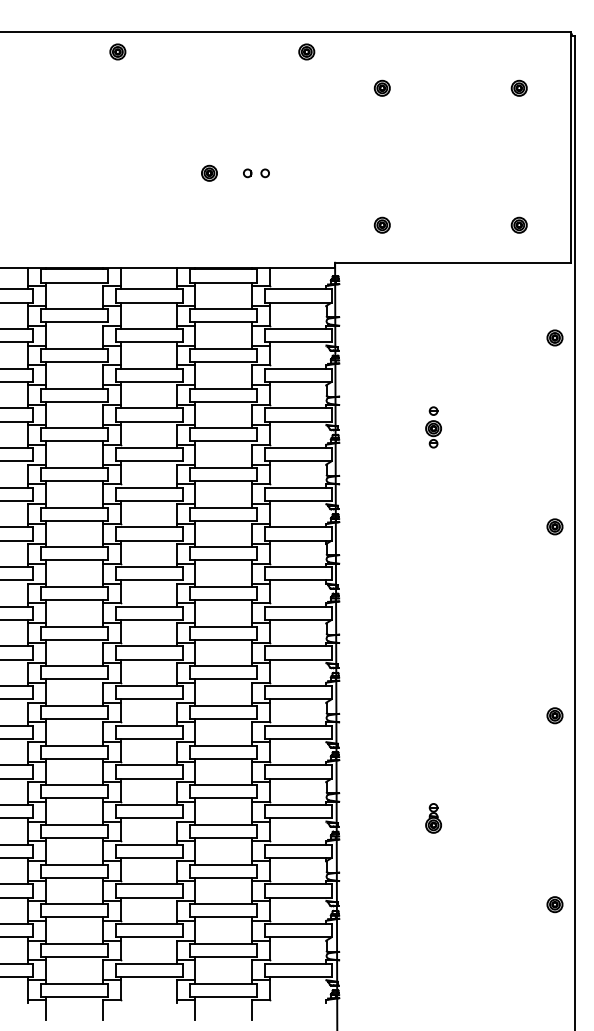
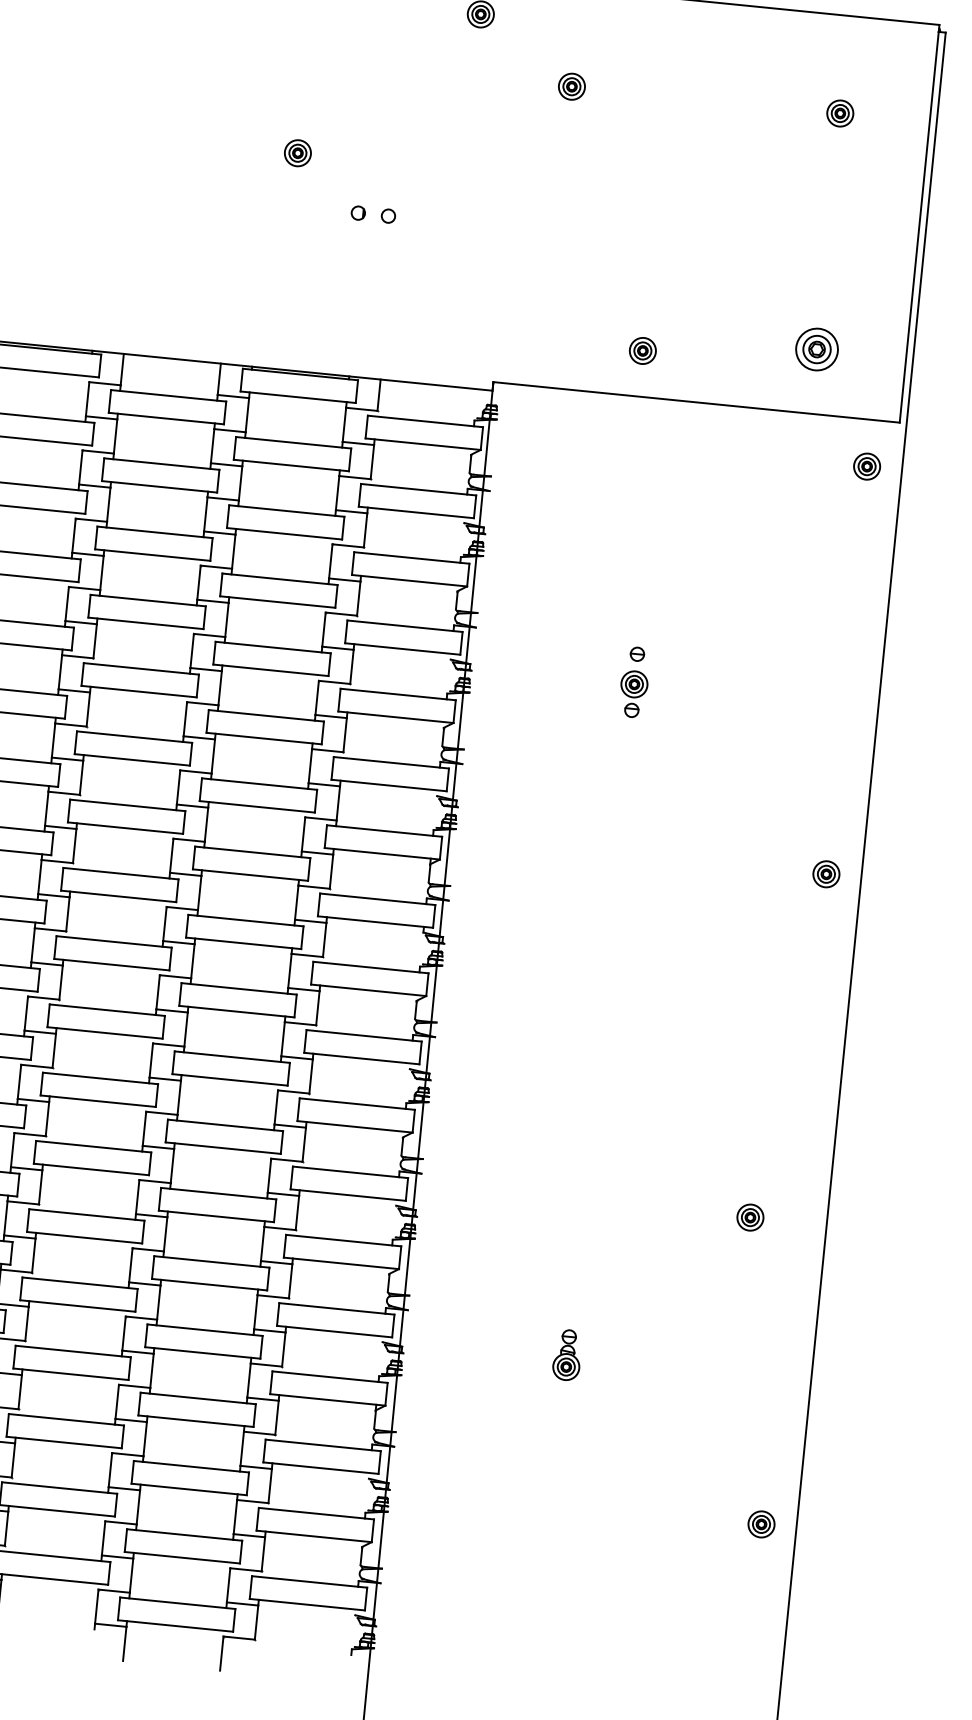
part: (381, 87) -> (570, 85), moved
part: (209, 172) -> (298, 151), moved
part: (381, 224) -> (641, 349), moved
part: (518, 224) -> (815, 347), size x1.6
part: (554, 337) -> (866, 465), moved
part: (554, 715) -> (749, 1217), moved

